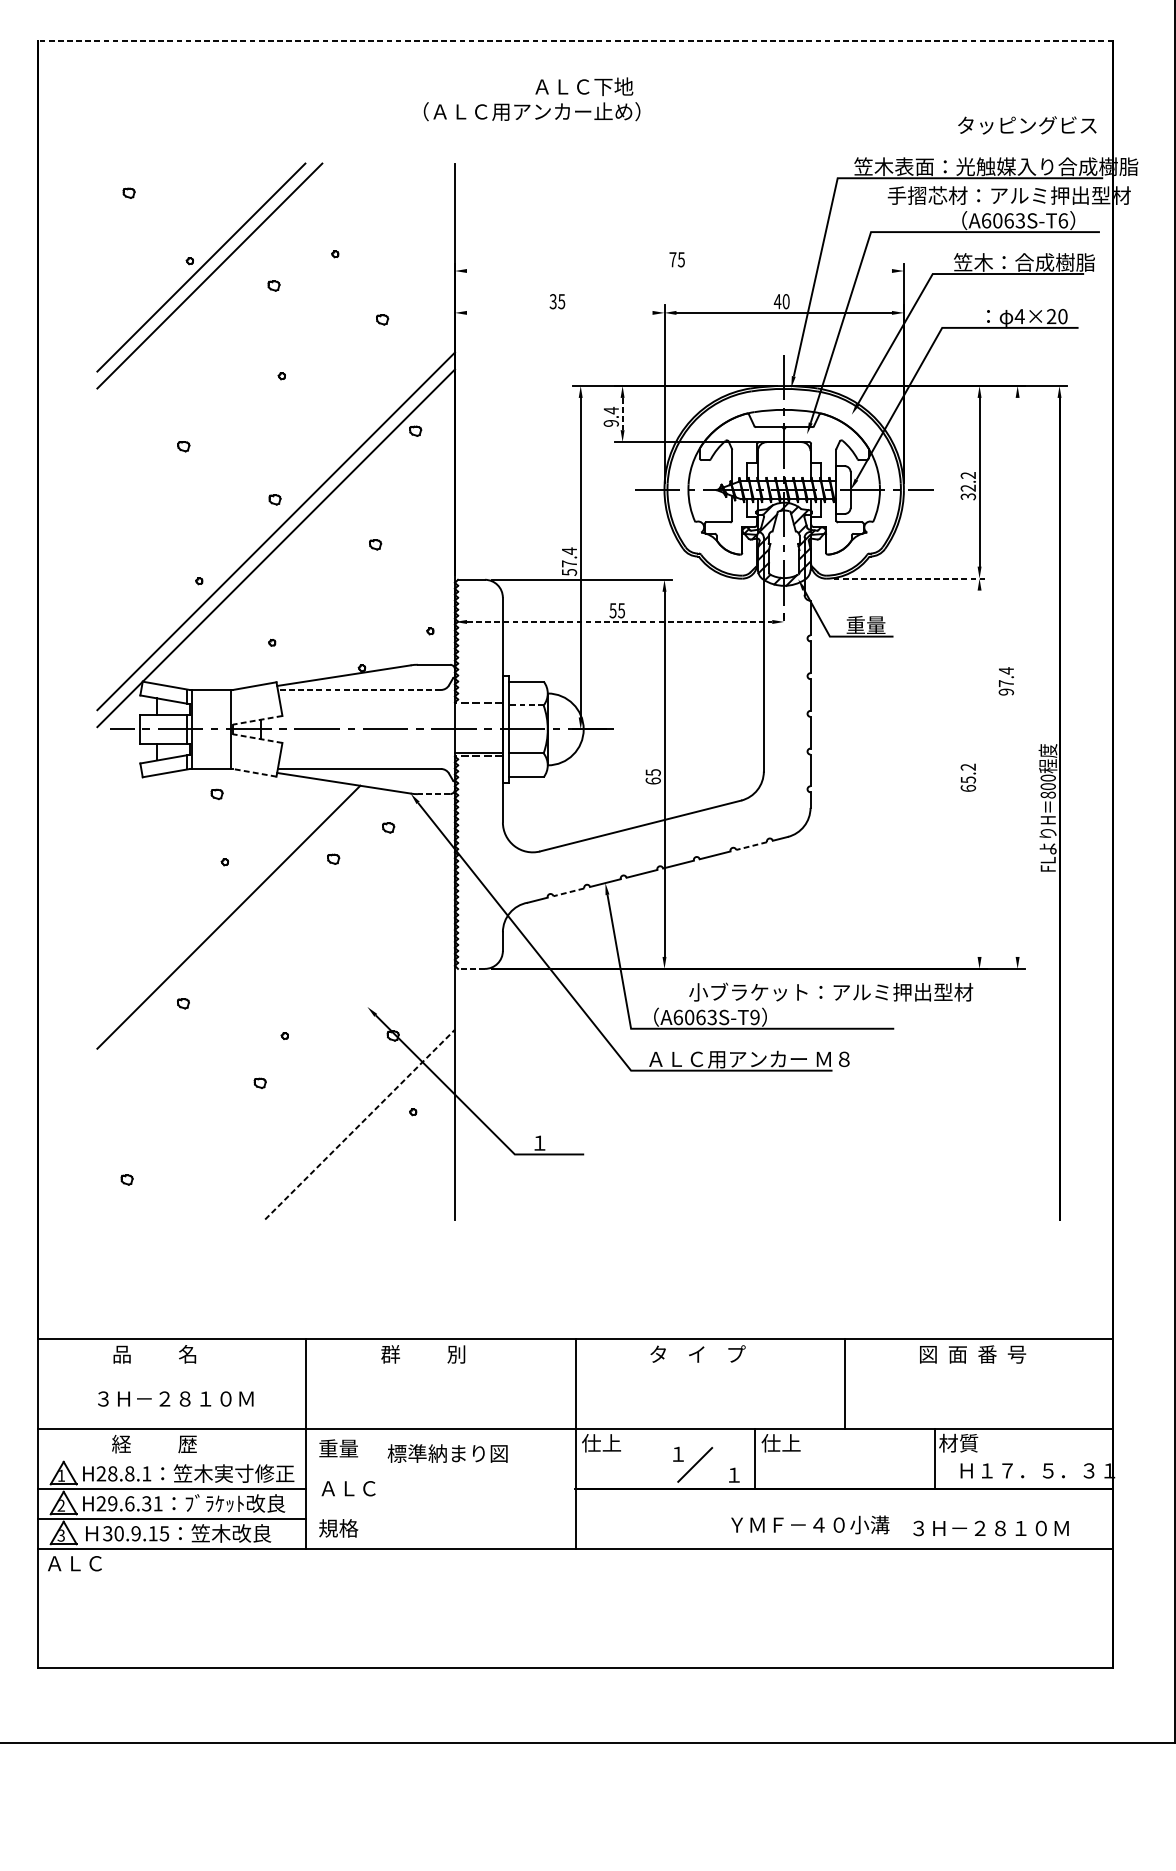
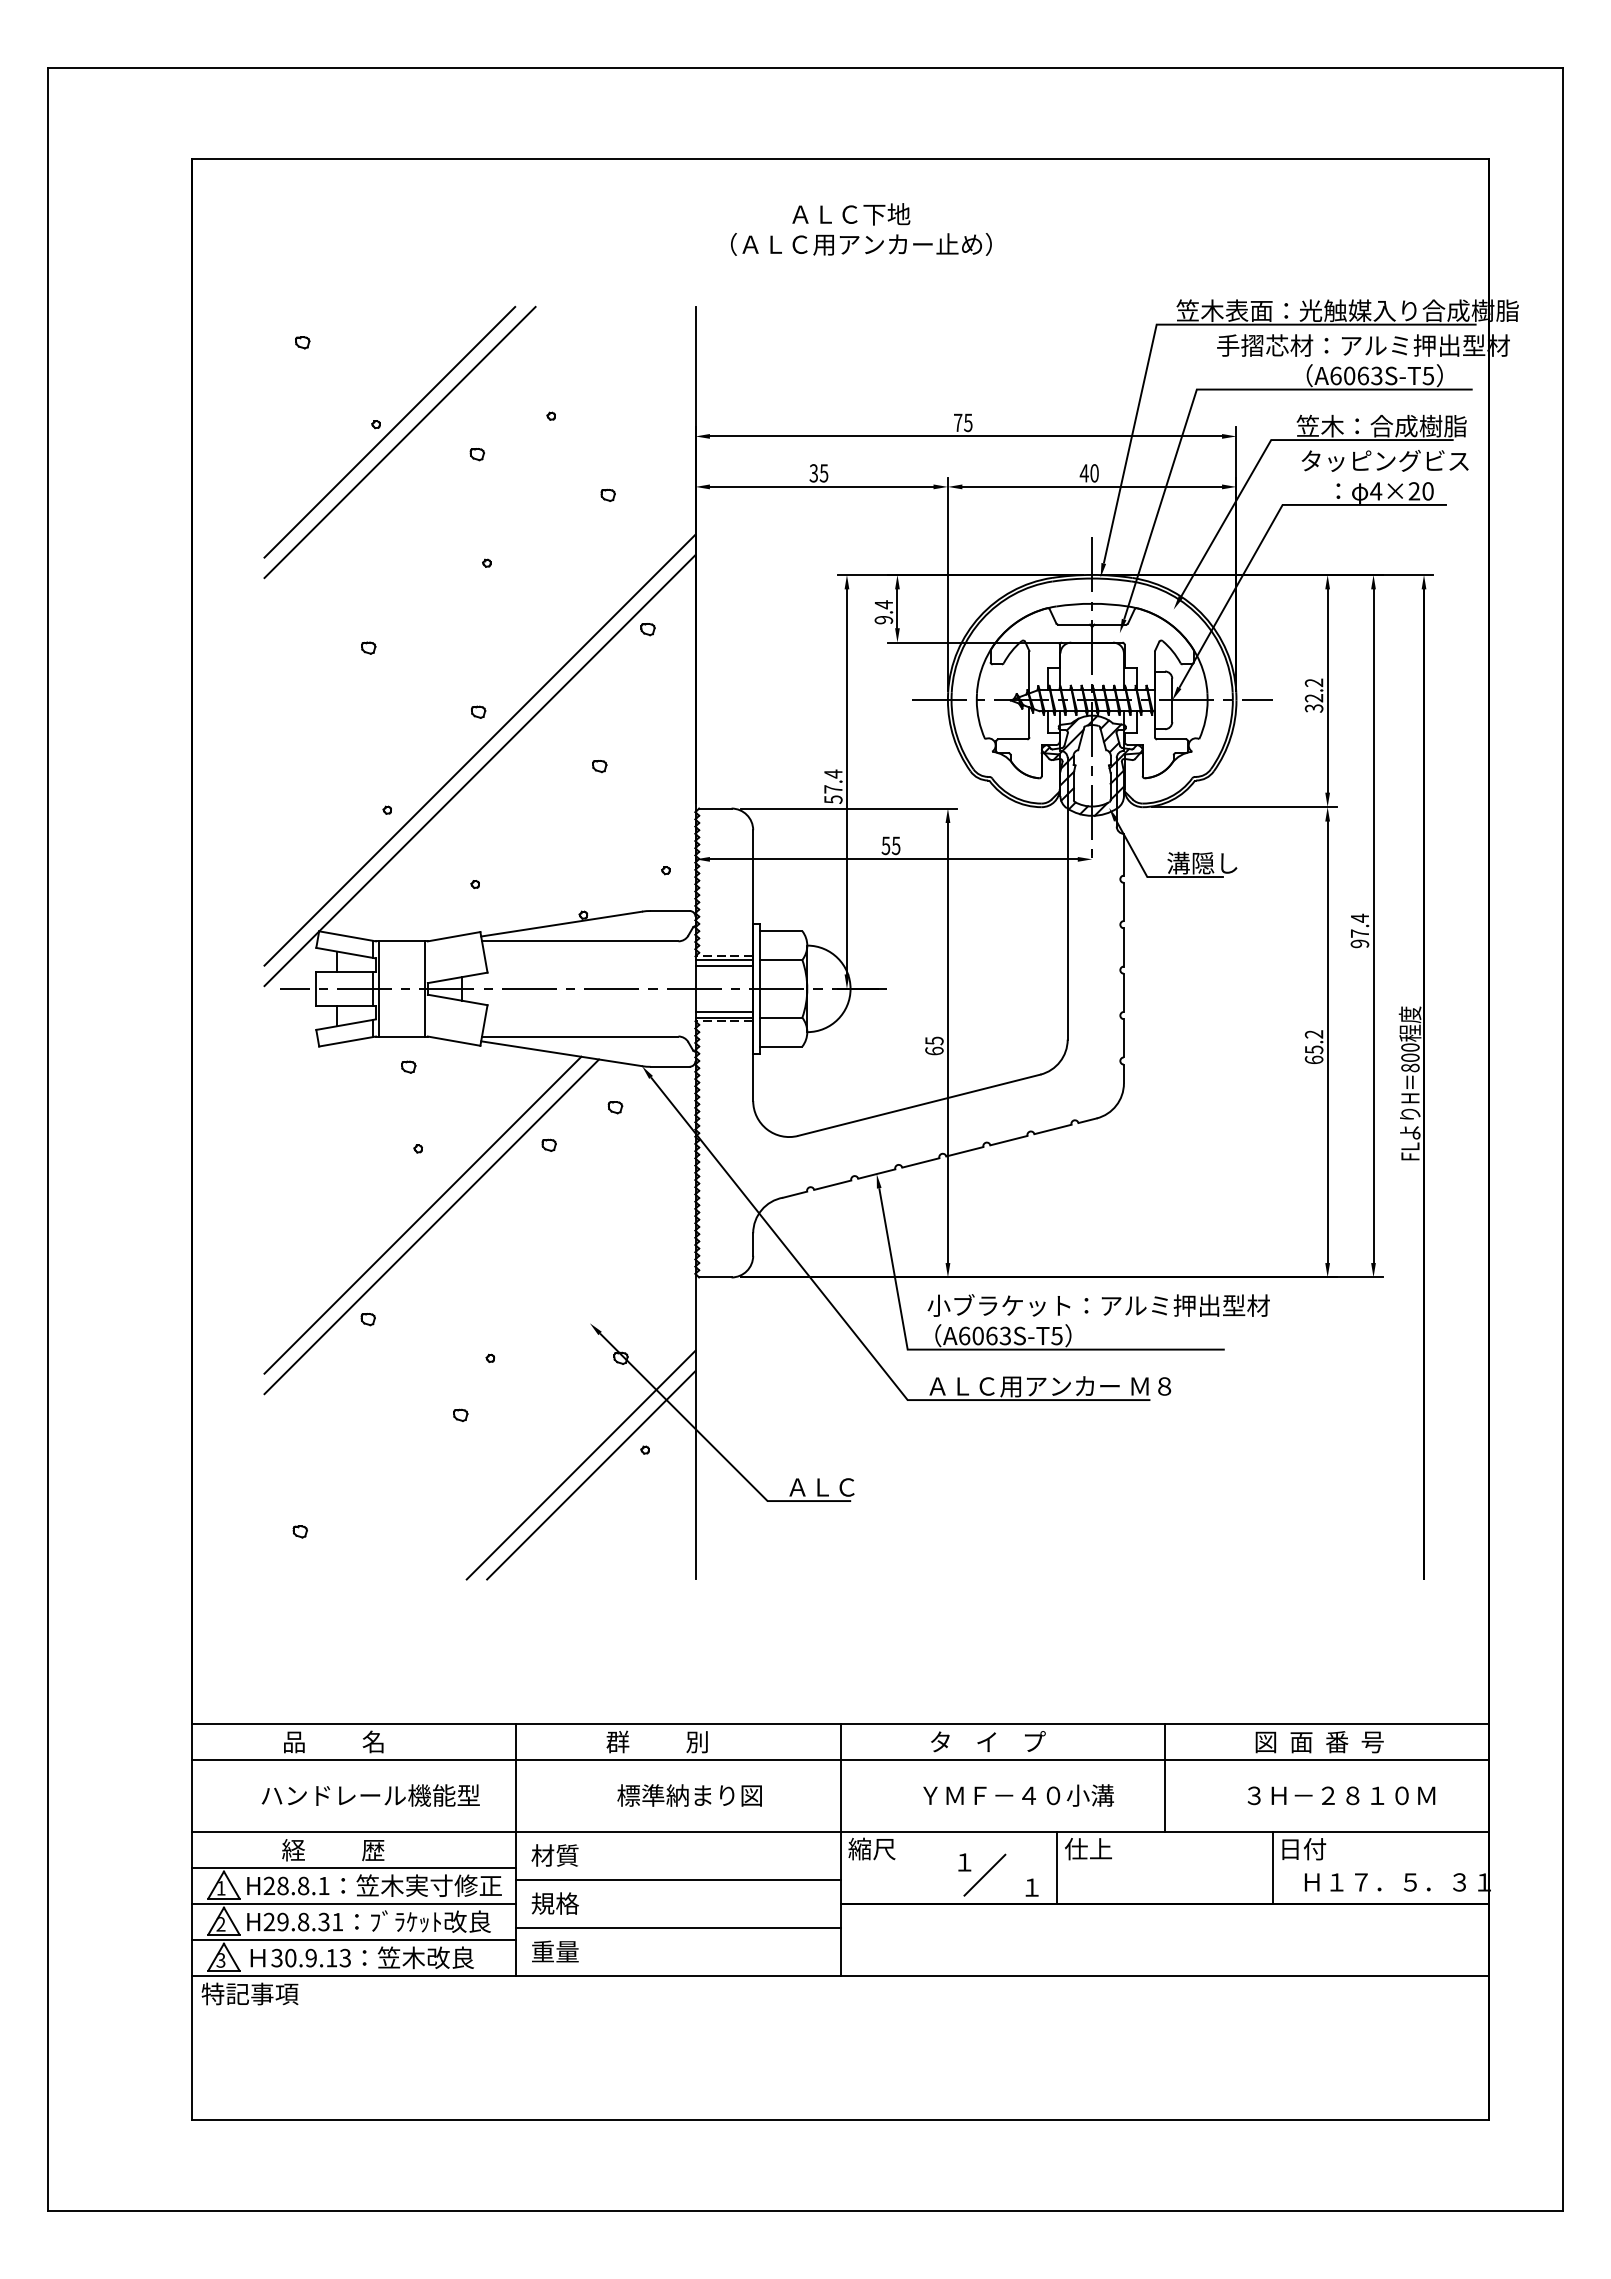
line: (575, 41) -> (840, 159), dashed -> solid
text: (532, 111) -> (861, 244), moved
text: (1026, 125) -> (1384, 460), moved
text: (1063, 220) -> (1428, 375), A6063S-T6 -> A6063S-T5
line: (679, 271) -> (965, 436), added
line: (559, 312) -> (821, 486), added
line: (622, 414) -> (897, 609), dashed -> solid
line: (910, 578) -> (1244, 807), dashed -> solid
line: (619, 622) -> (893, 859), dashed -> solid
text: (875, 624) -> (1202, 862), 重量 -> 溝隠し
line: (1017, 677) -> (1373, 926), added
line: (358, 690) -> (579, 941), dashed -> solid
line: (479, 705) -> (724, 960), added
line: (526, 705) -> (781, 960), dashed -> solid
line: (479, 710) -> (724, 965), added
line: (257, 719) -> (457, 977), dashed -> solid
line: (257, 738) -> (457, 999), dashed -> solid
line: (479, 748) -> (724, 1011), added
line: (255, 773) -> (454, 1041), dashed -> solid
line: (979, 773) -> (1327, 1042), added
line: (433, 793) -> (669, 1066), dashed -> solid
line: (751, 846) -> (1052, 1129), dashed -> solid
line: (568, 892) -> (832, 1185), dashed -> solid
line: (235, 926) -> (431, 1226), added
line: (470, 968) -> (714, 1277), dashed -> solid
text: (830, 992) -> (1098, 1305), moved
text: (754, 1017) -> (1056, 1335), A6063S-T9 -> A6063S-T5
line: (360, 1124) -> (581, 1465), dashed -> solid
line: (368, 1133) -> (591, 1475), added
text: (559, 1143) -> (821, 1487), １ -> ＡＬＣ
line: (575, 1368) -> (840, 1759), added
text: (185, 1398) -> (370, 1795), ３Ｈ－２８１０Ｍ -> ハンドレール機能型
text: (601, 1442) -> (871, 1848), 仕上 -> 縮尺
text: (958, 1442) -> (1302, 1848), 材質 -> 日付
text: (338, 1448) -> (554, 1855), 重量 -> 材質
text: (447, 1453) -> (689, 1795), moved
line: (172, 1459) -> (354, 1868), added
line: (440, 1469) -> (678, 1880), added
text: (347, 1488) -> (565, 1903), ＡＬＣ -> 規格
text: (129, 1503) -> (303, 1921), H29.6.31 -> H29.8.31
line: (440, 1509) -> (678, 1928), added
text: (810, 1524) -> (1018, 1795), moved
text: (338, 1528) -> (554, 1951), 規格 -> 重量
text: (991, 1528) -> (1341, 1795), moved
text: (164, 1533) -> (345, 1957), 30.9.15 -> 30.9.13
text: (84, 1563) -> (249, 1993), ＡＬＣ -> 特記事項

